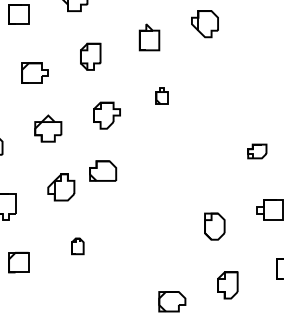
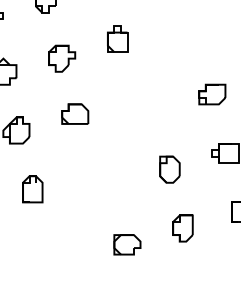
part: (161, 95) -> (116, 38), size x1.67
part: (257, 151) -> (212, 94), size x1.43
part: (103, 170) -> (75, 113), moved
part: (77, 246) -> (32, 189), size x1.67

